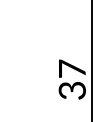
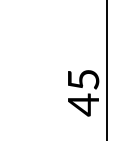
text: (71, 79) -> (82, 91), 37 -> 45

